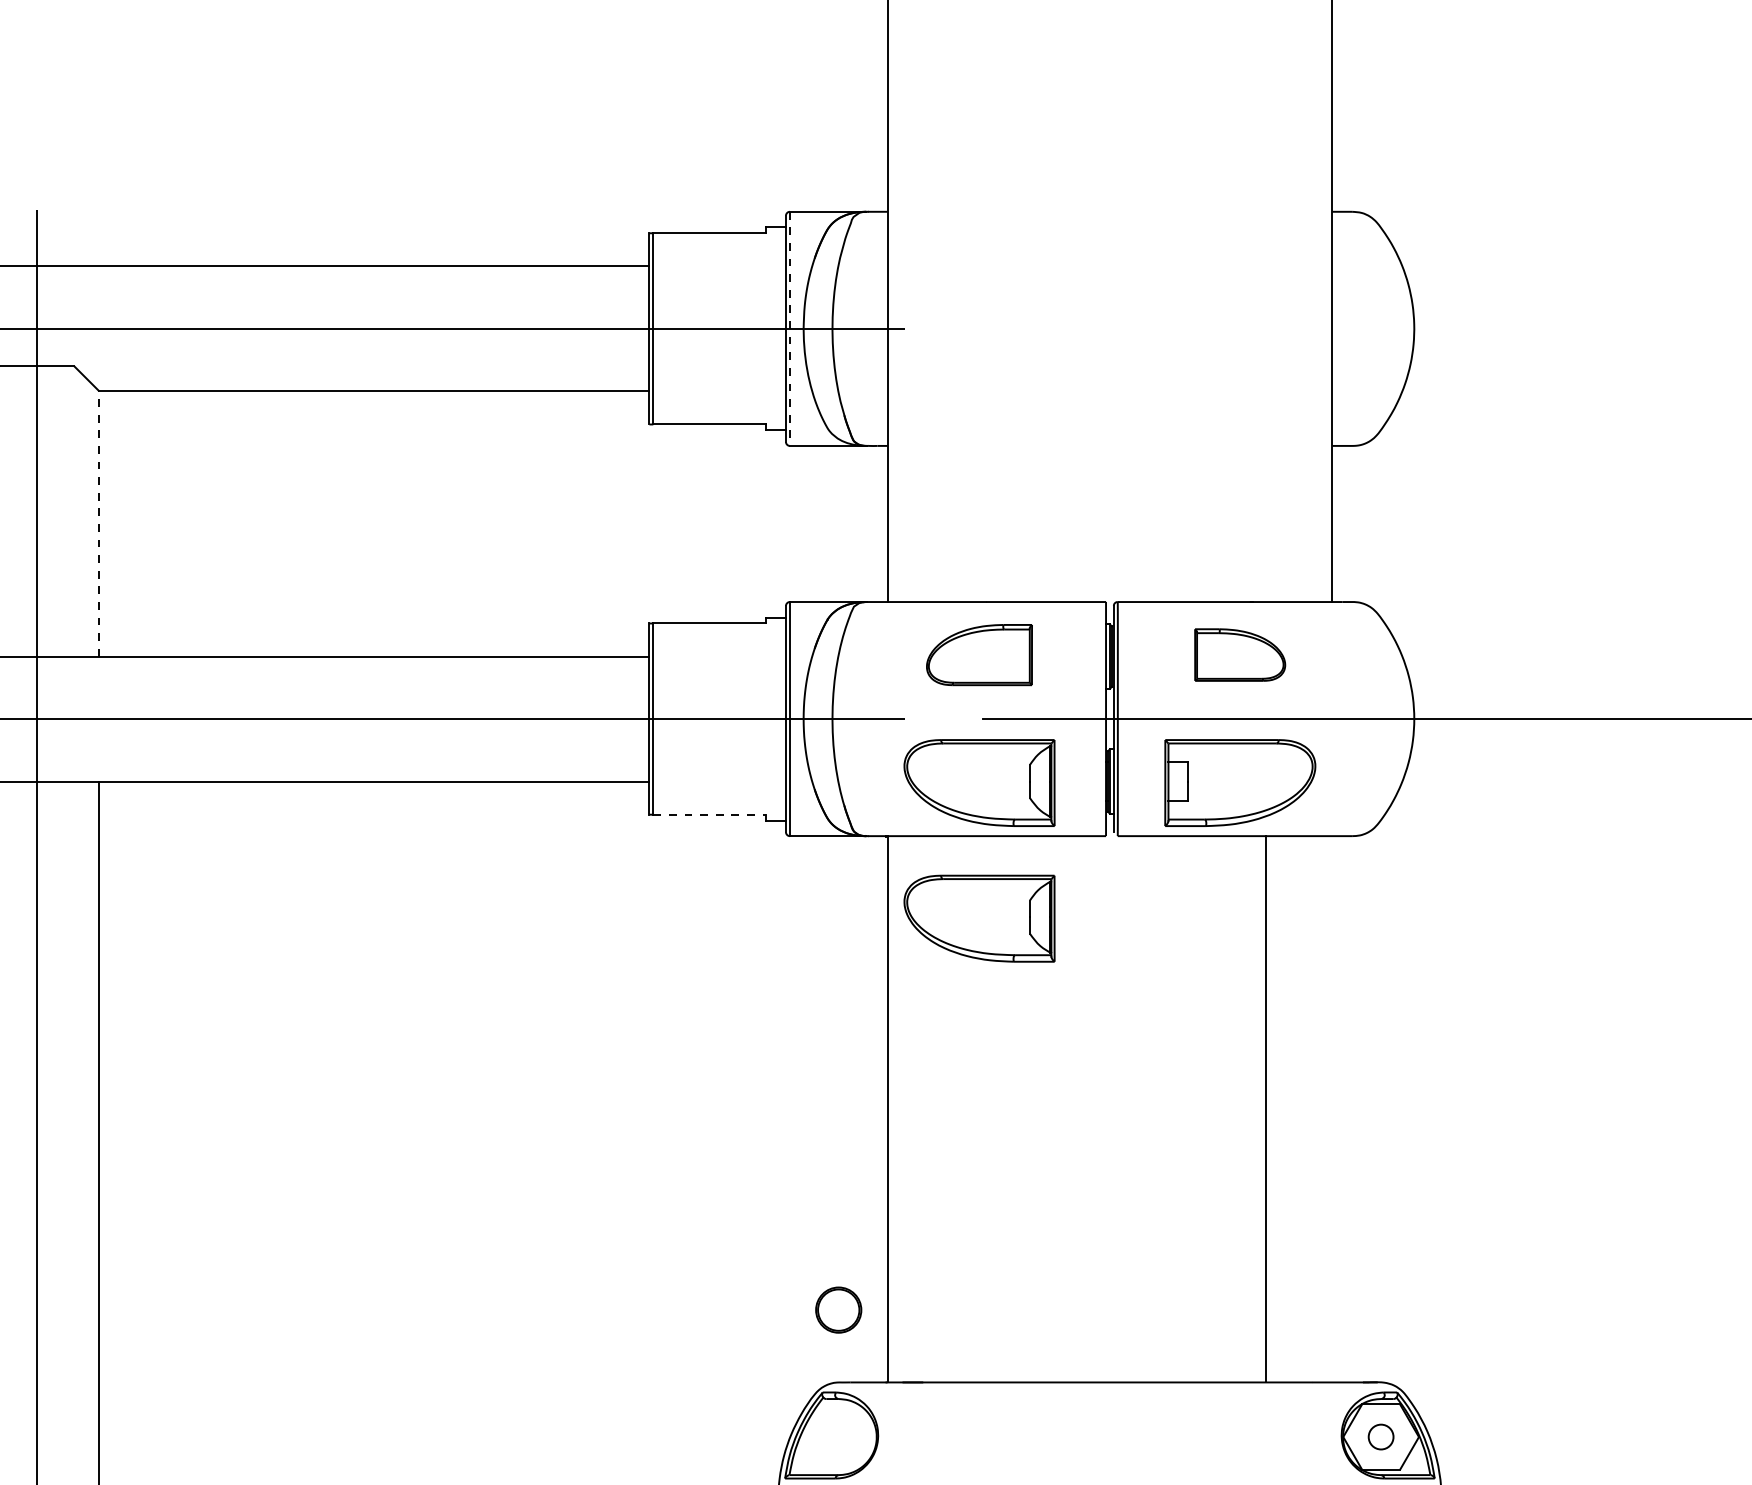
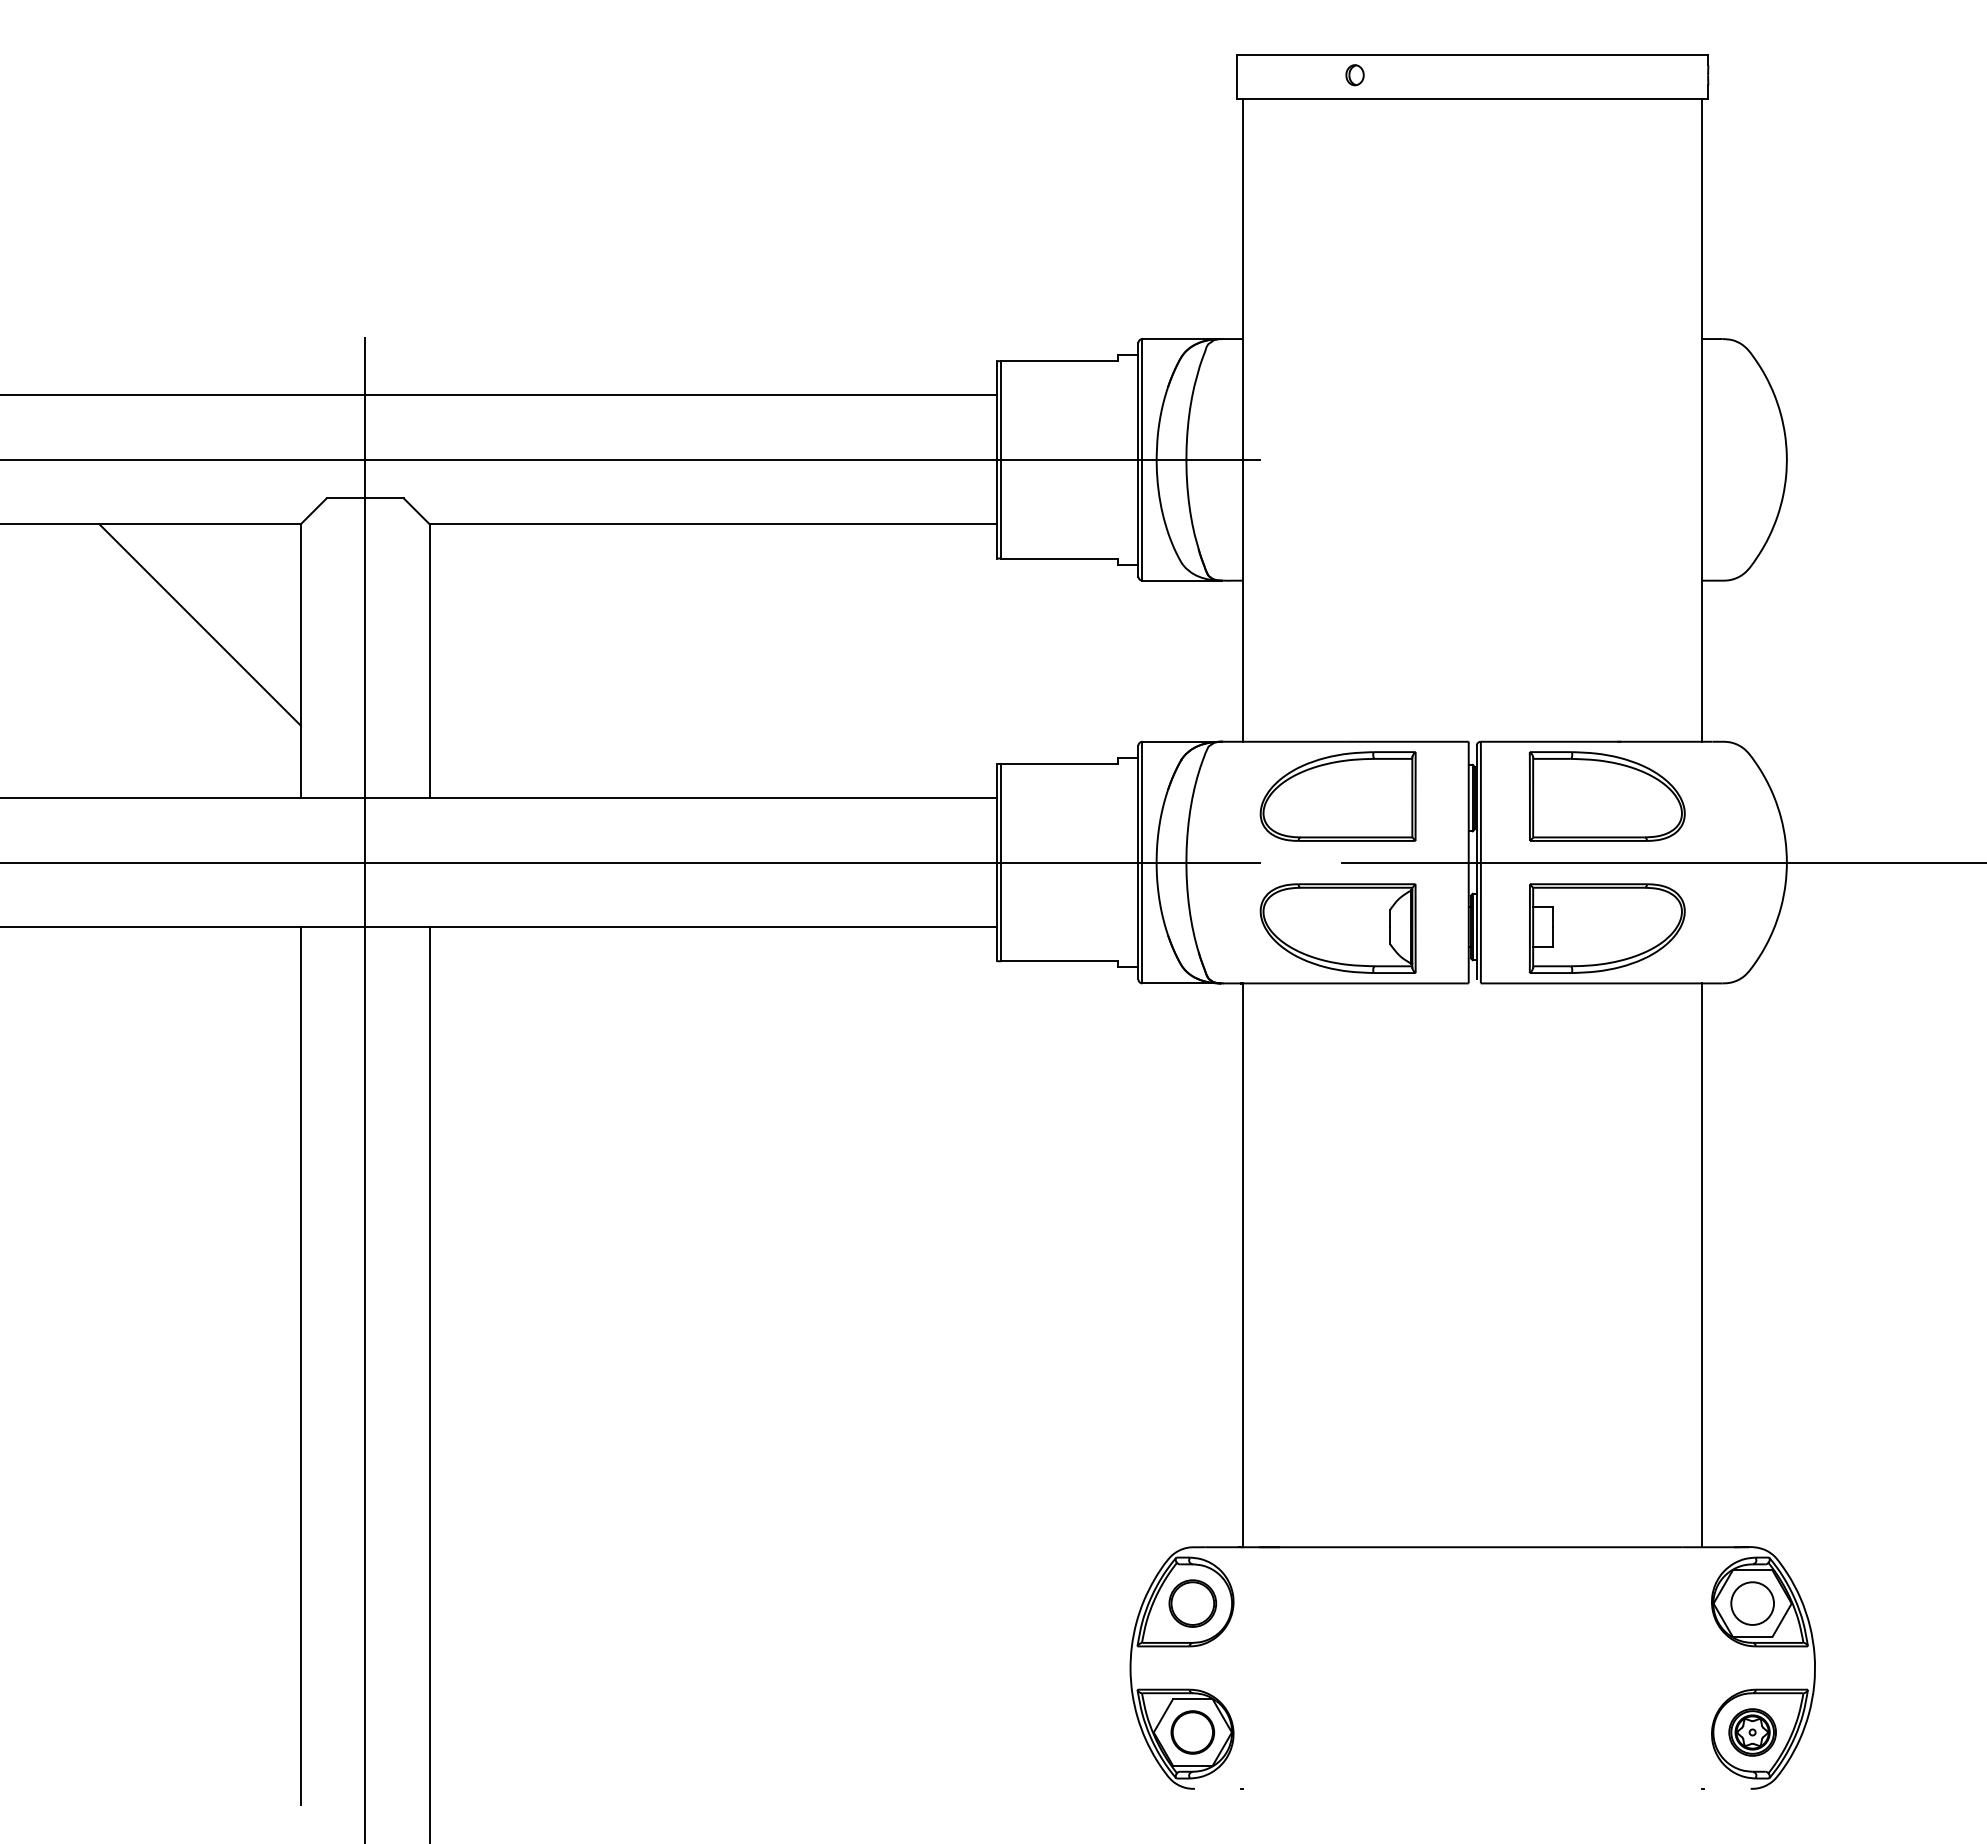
line: (789, 328) -> (1142, 459), dashed -> solid
line: (99, 524) -> (429, 661), dashed -> solid
part: (978, 655) -> (1337, 796), size x1.43
part: (1239, 655) -> (1606, 796), size x1.67
line: (710, 814) -> (1060, 961), dashed -> solid
part: (978, 918) -> (1337, 1068), removed
line: (1265, 1109) -> (1702, 1265), moved
part: (838, 1310) -> (1192, 1603), moved
circle: (1380, 1436) -> (1752, 1603), size x1.67

